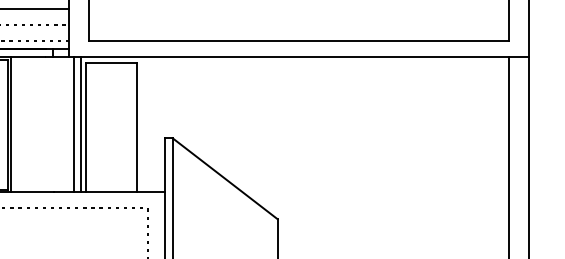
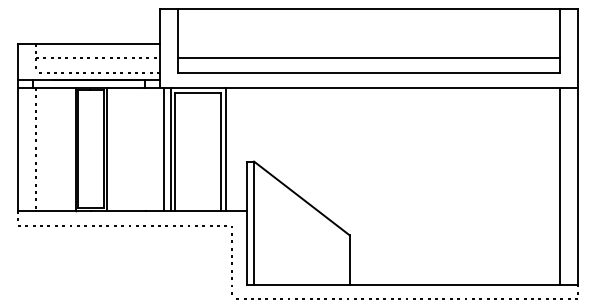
line: (299, 24) -> (369, 58), added
line: (142, 123) -> (226, 148), added

